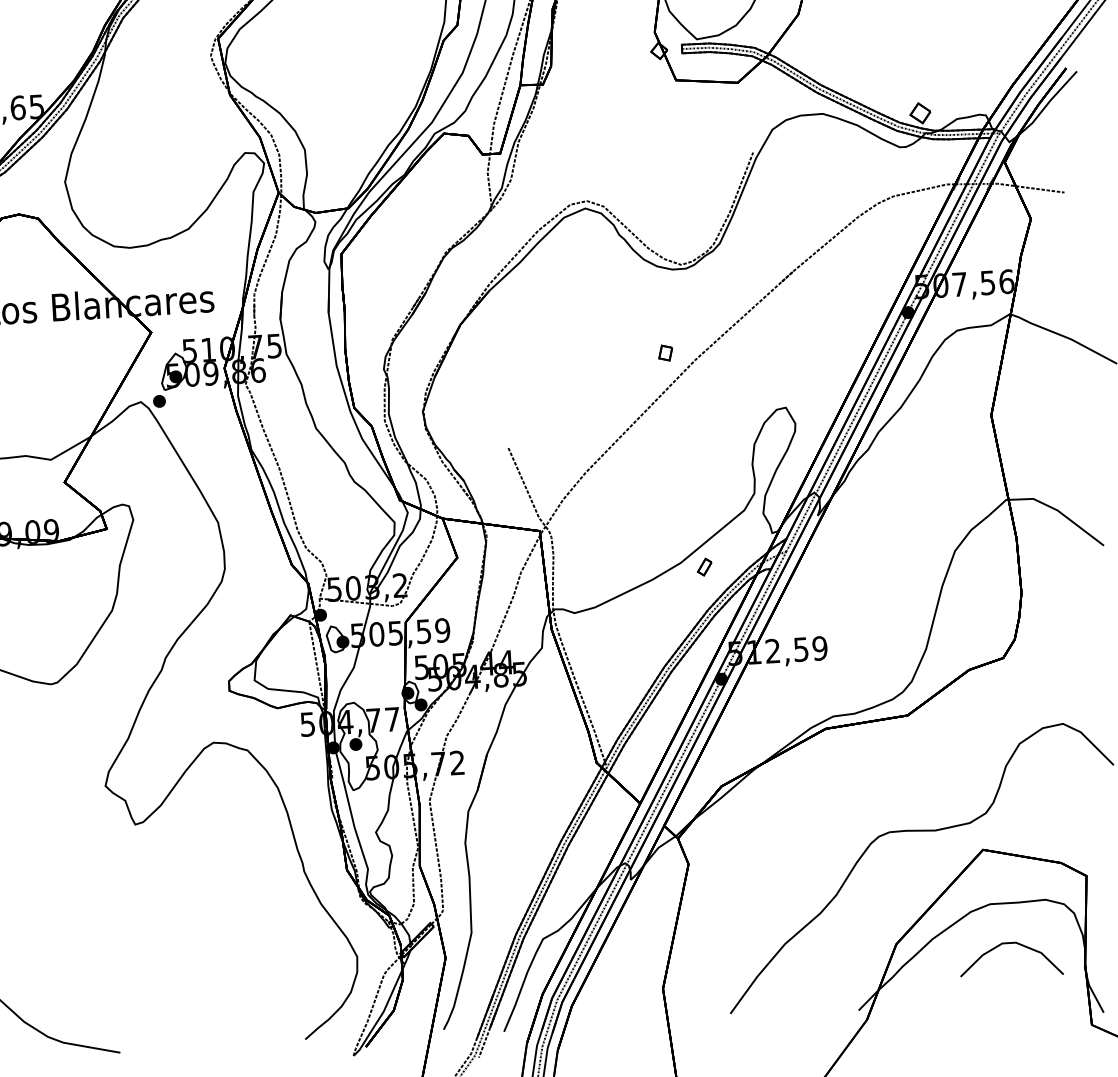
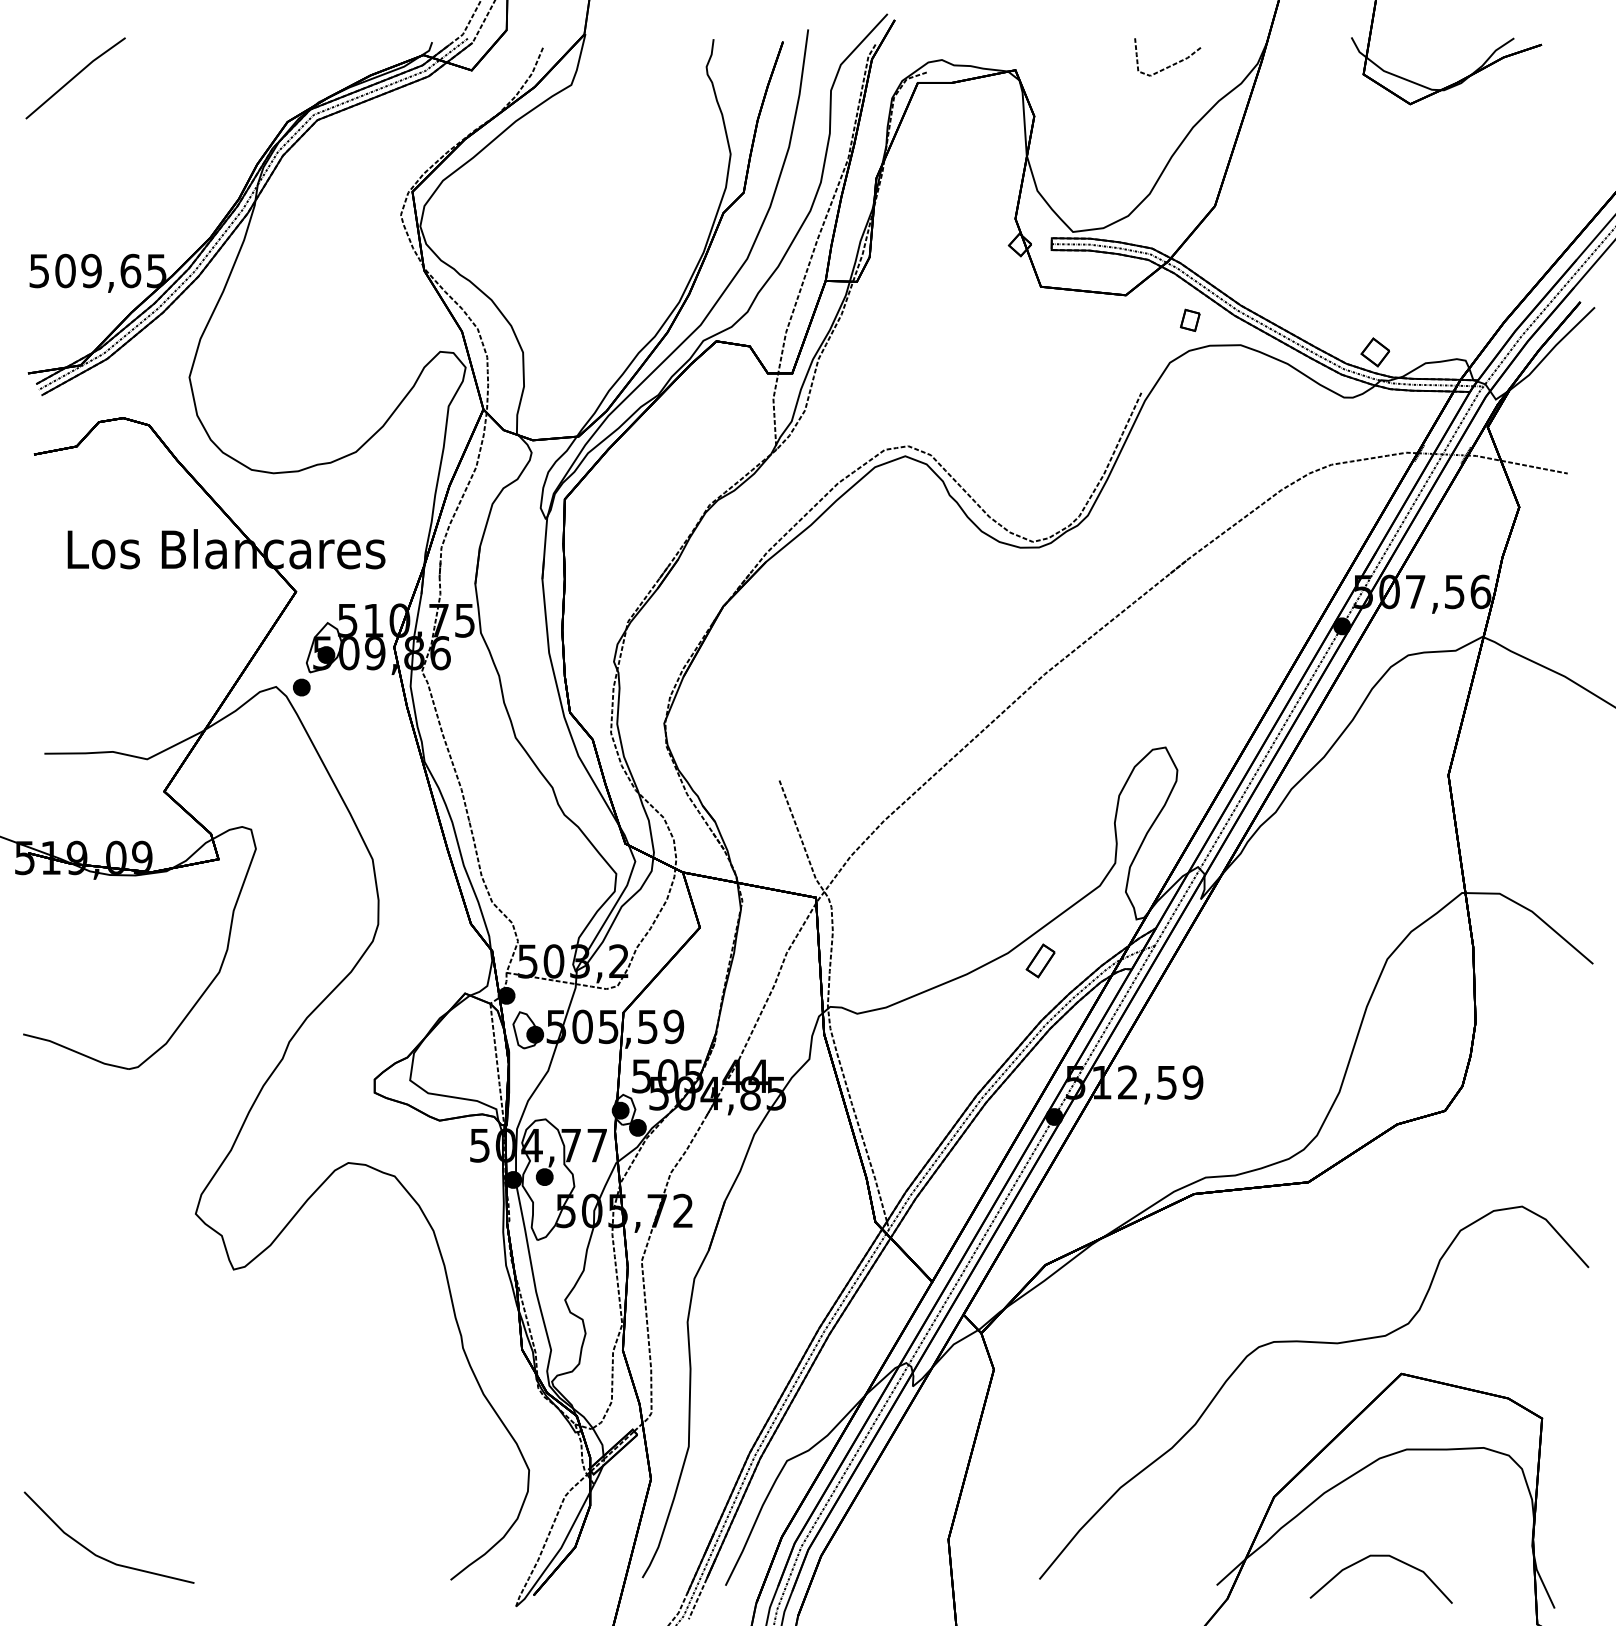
part: (665, 352) -> (1189, 319), moved
part: (704, 566) -> (1040, 960), size x1.43
part: (1009, 943) -> (1380, 1556), moved

